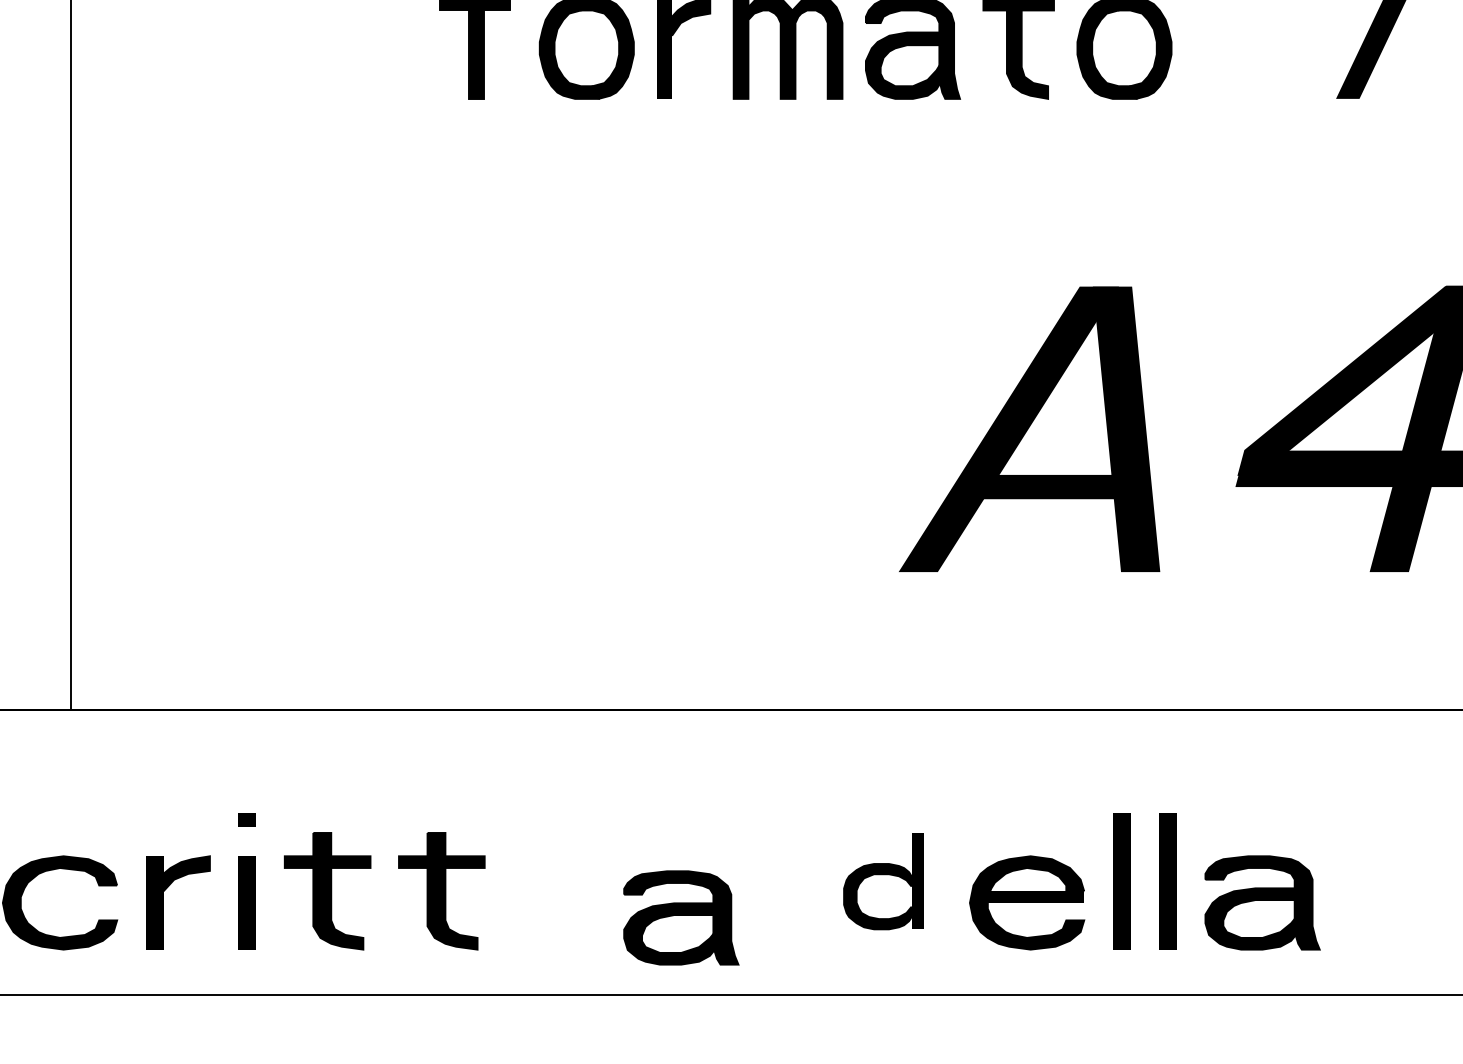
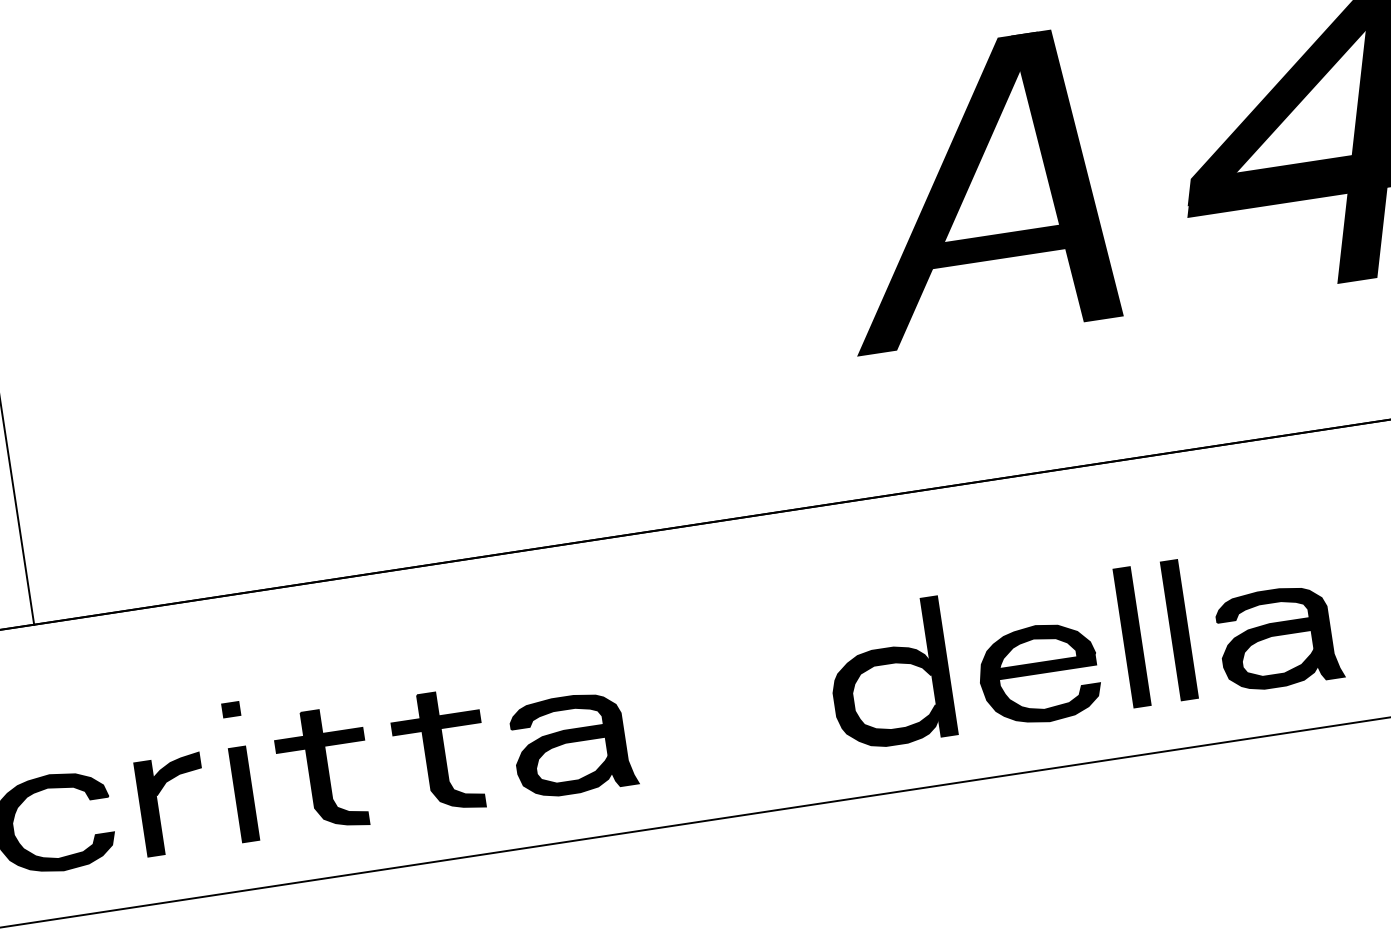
part: (883, 881) -> (889, 674), size x1.43
part: (681, 917) -> (573, 744), moved

